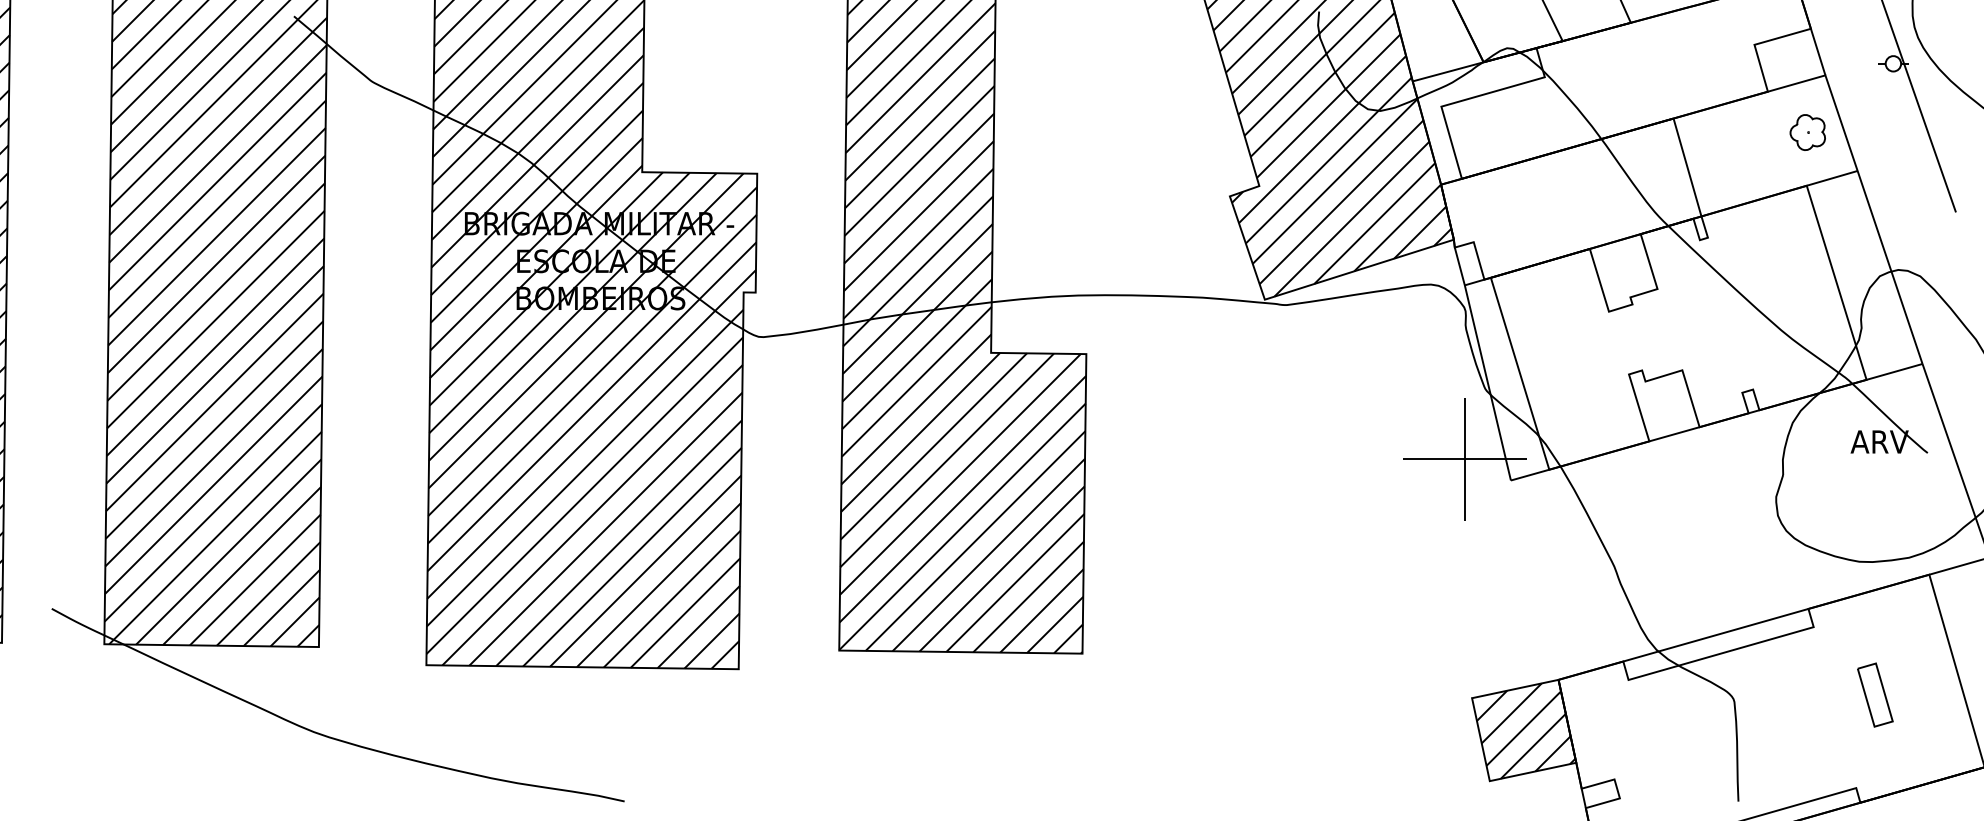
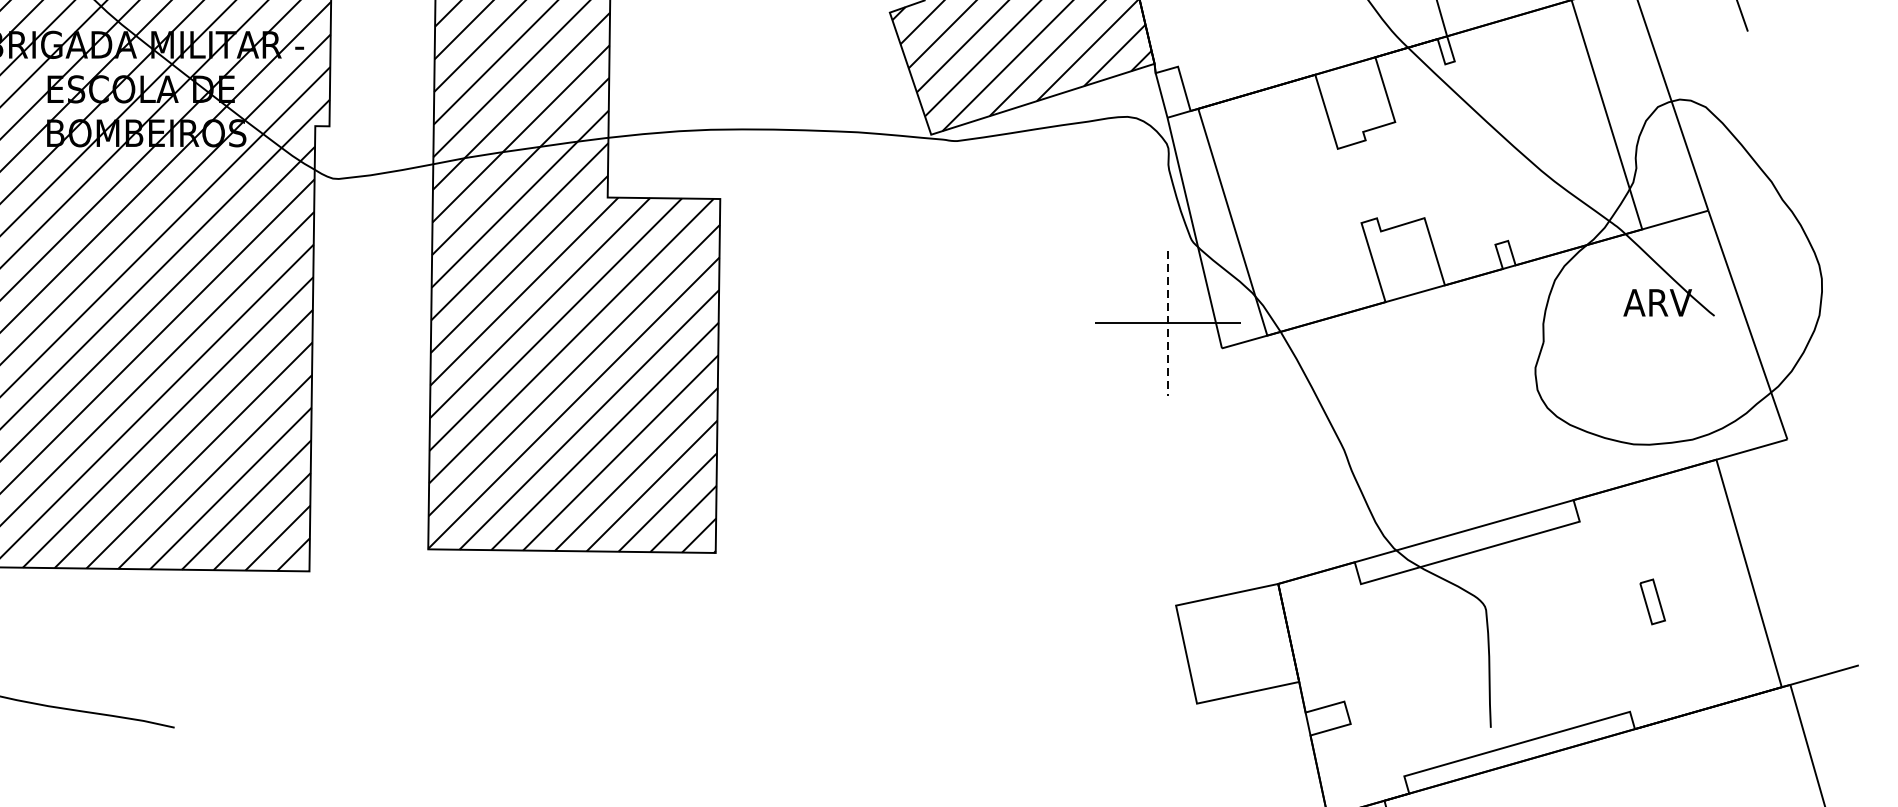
line: (1465, 459) -> (1168, 323), solid -> dashed
part: (1875, 694) -> (1652, 601), size x0.6
hatch: (1523, 730) -> (1236, 643), removed

